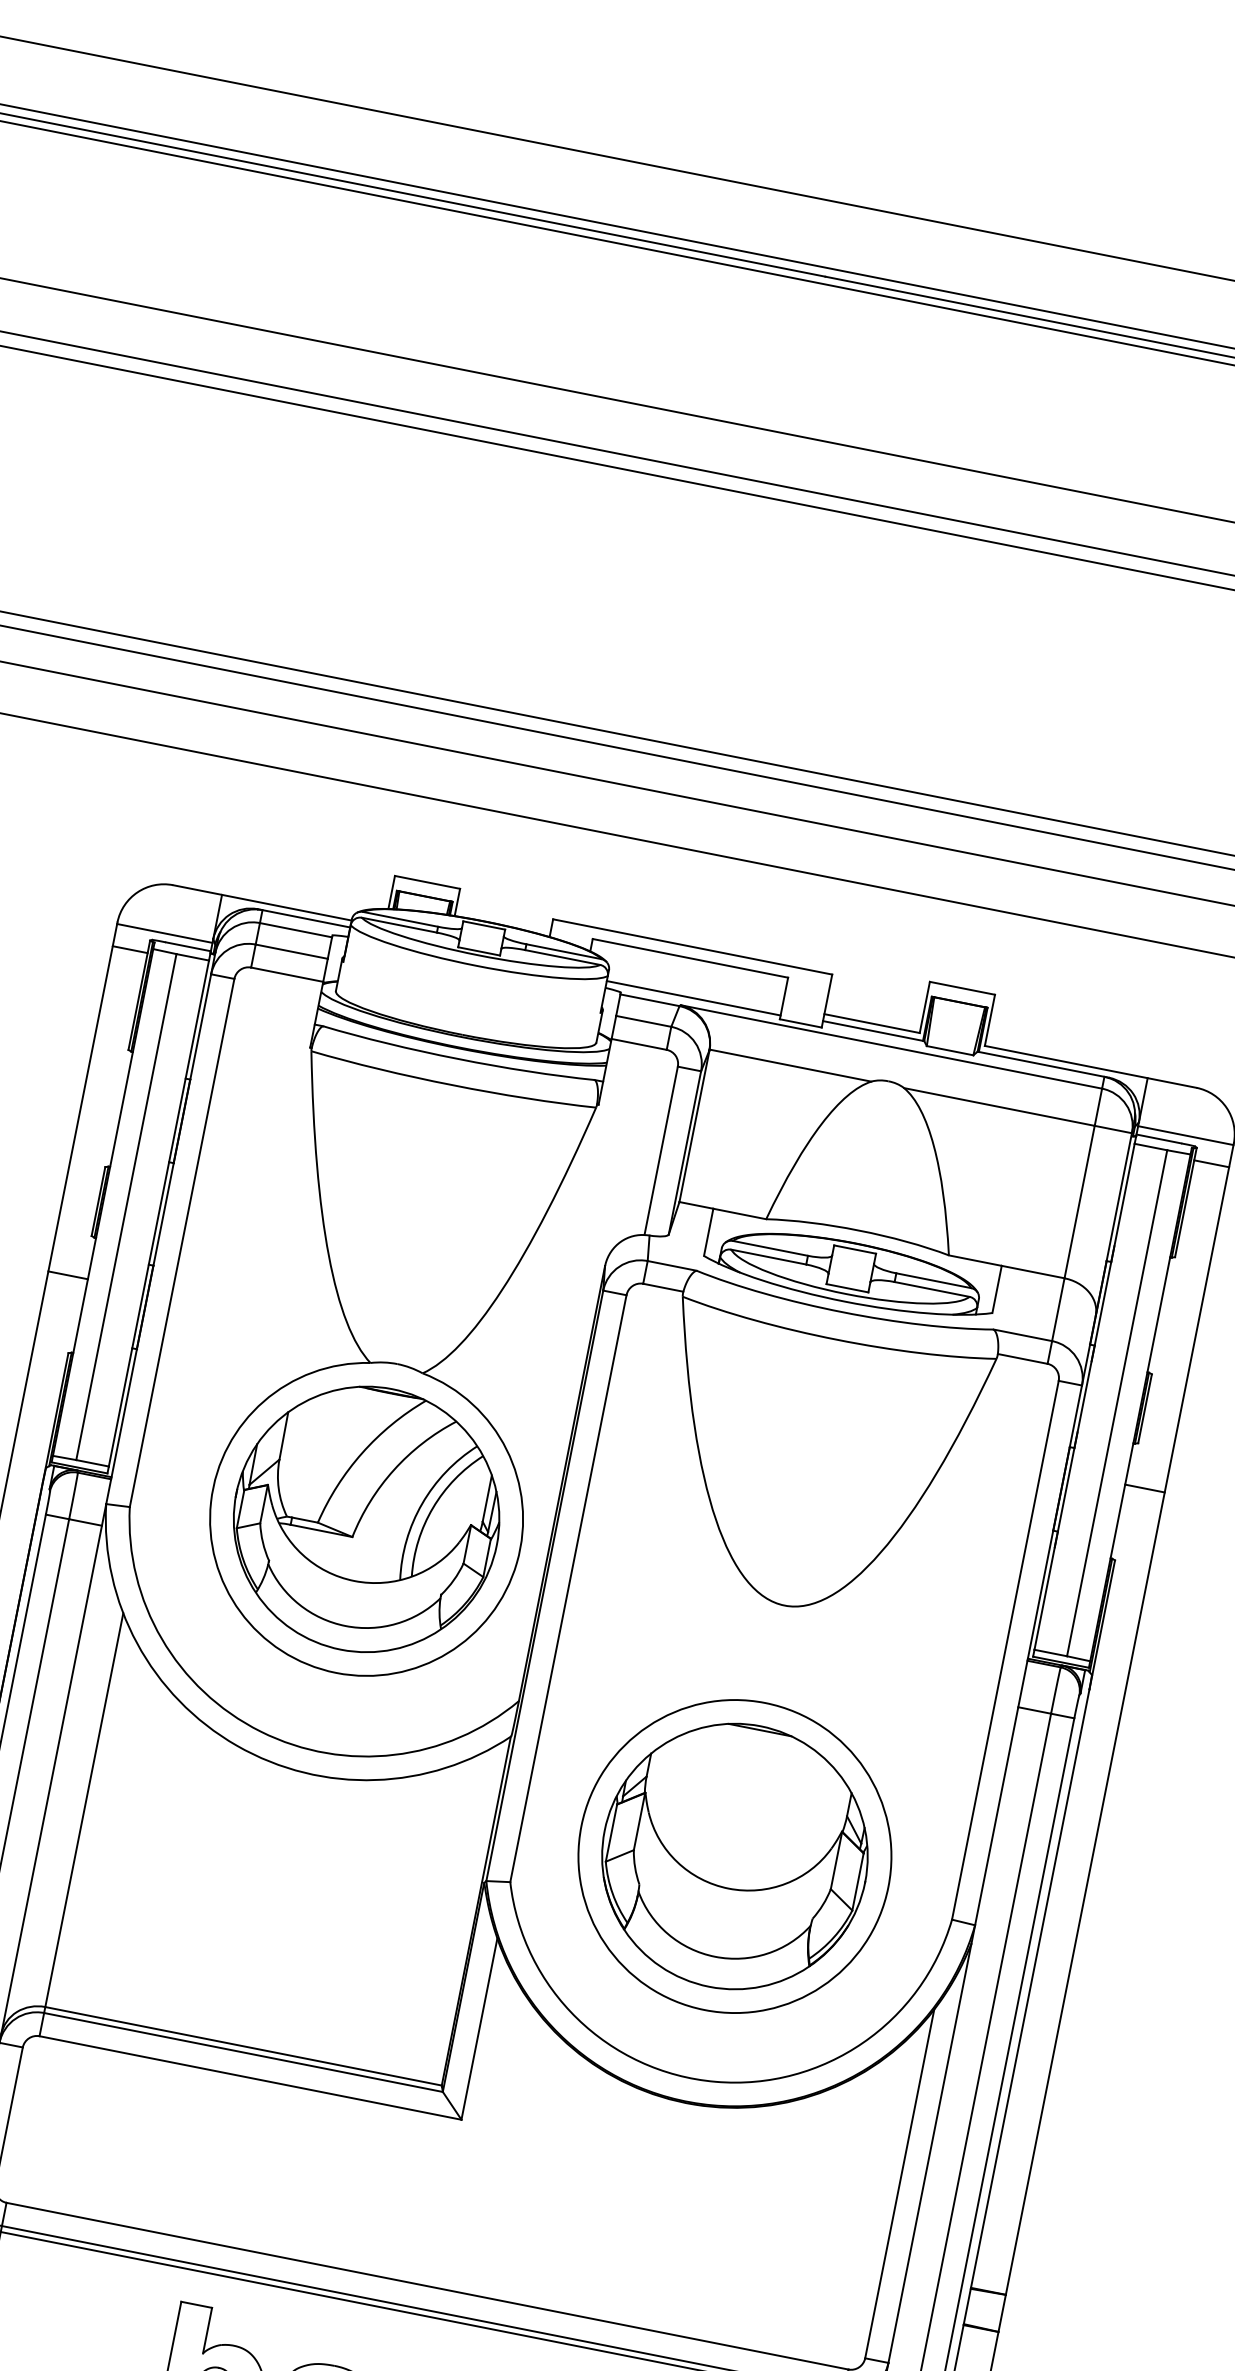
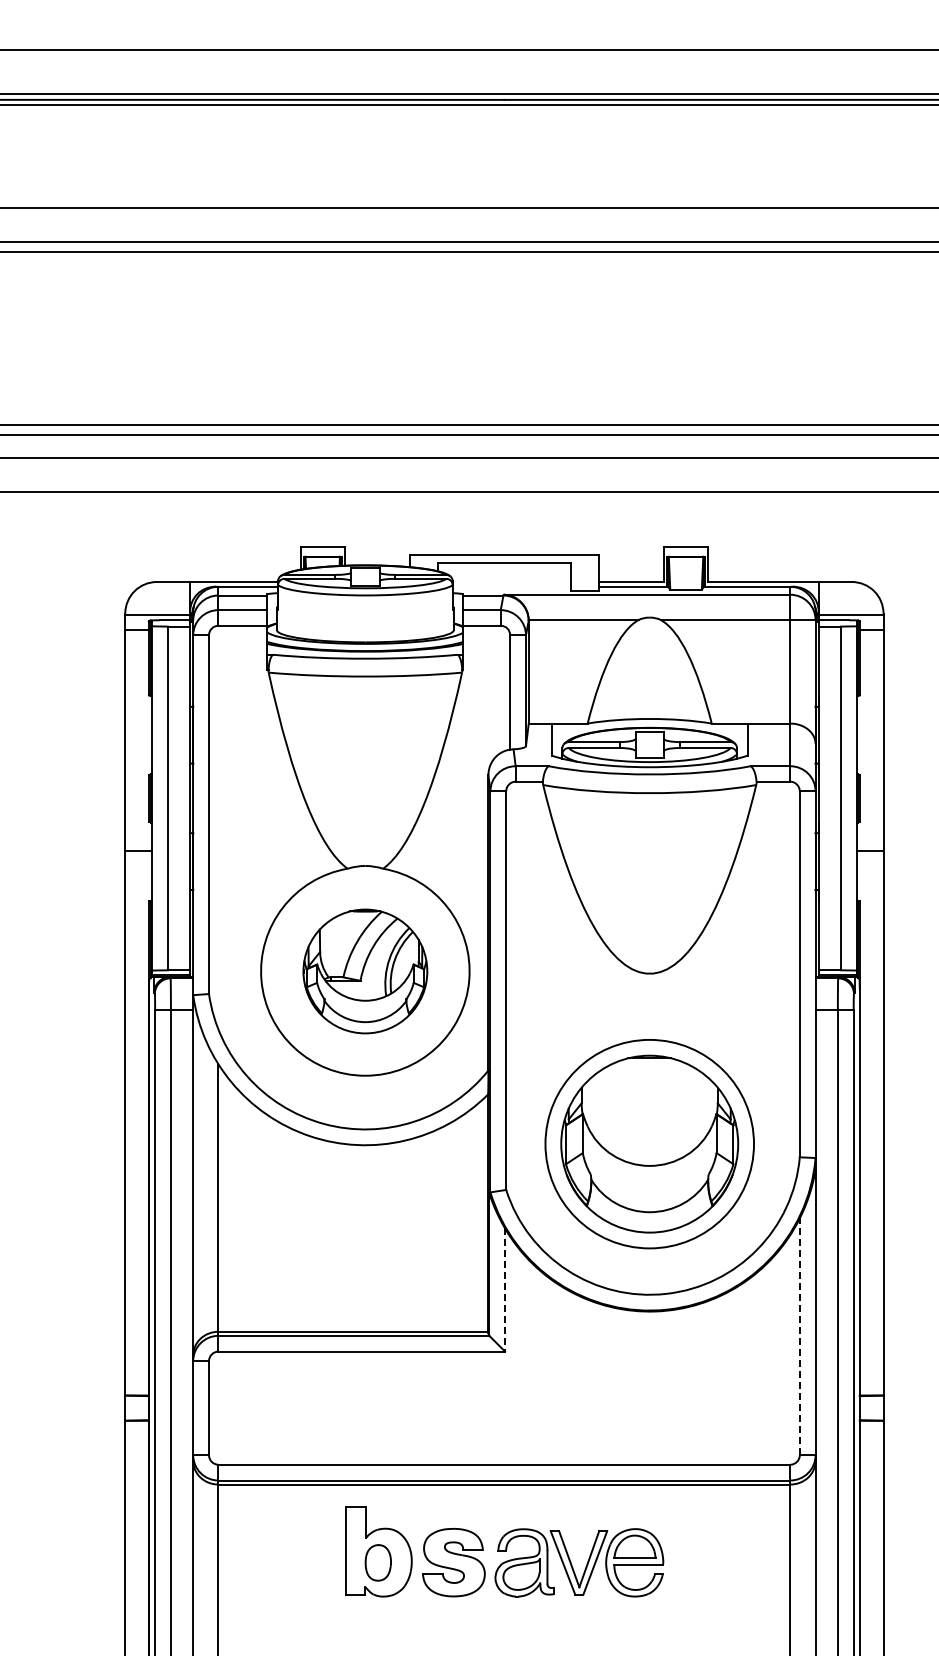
line: (693, 998) -> (511, 588), removed
part: (366, 1519) -> (365, 971), size x0.7
line: (479, 2029) -> (505, 1290), solid -> dashed
line: (899, 2183) -> (799, 1336), solid -> dashed

